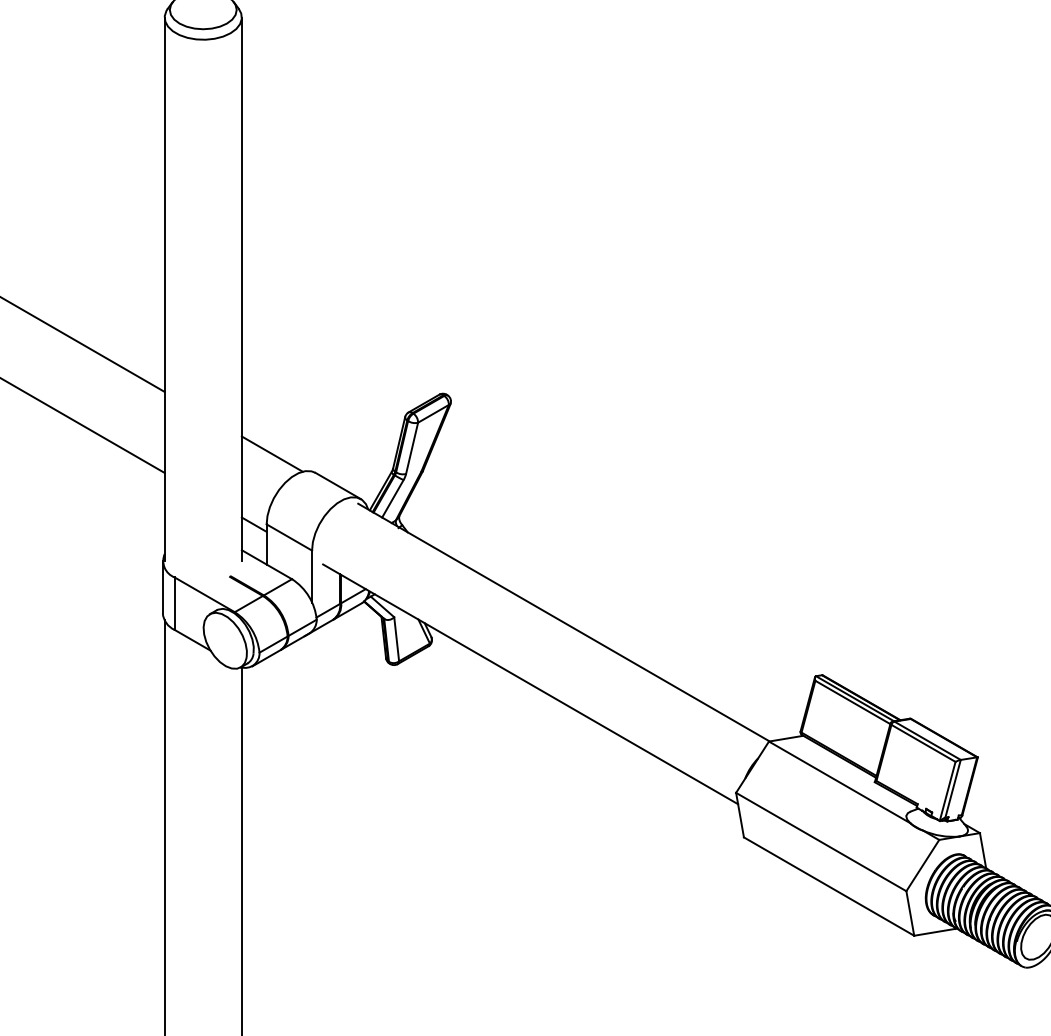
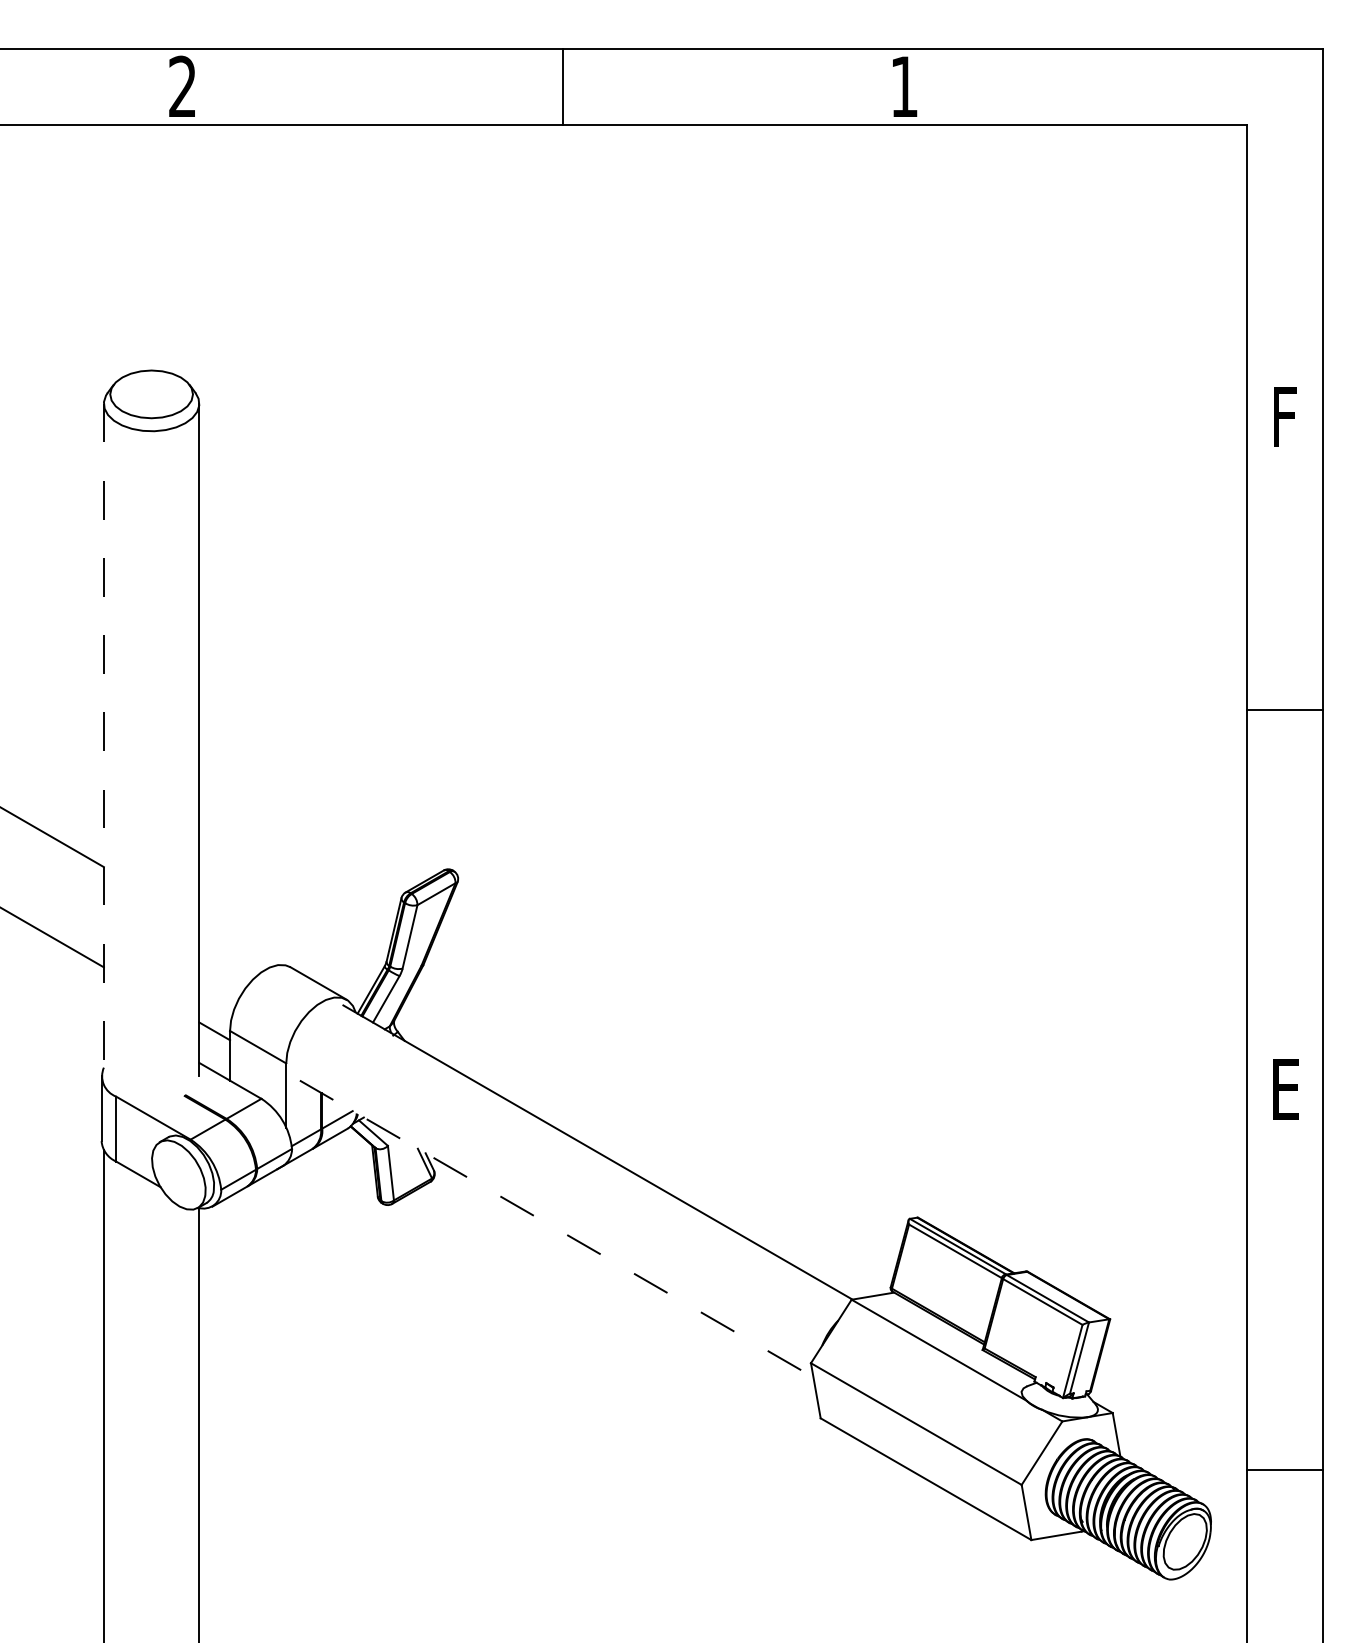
line: (164, 289) -> (103, 740), solid -> dashed
line: (271, 453) -> (236, 943), removed
line: (530, 683) -> (556, 1228), solid -> dashed

